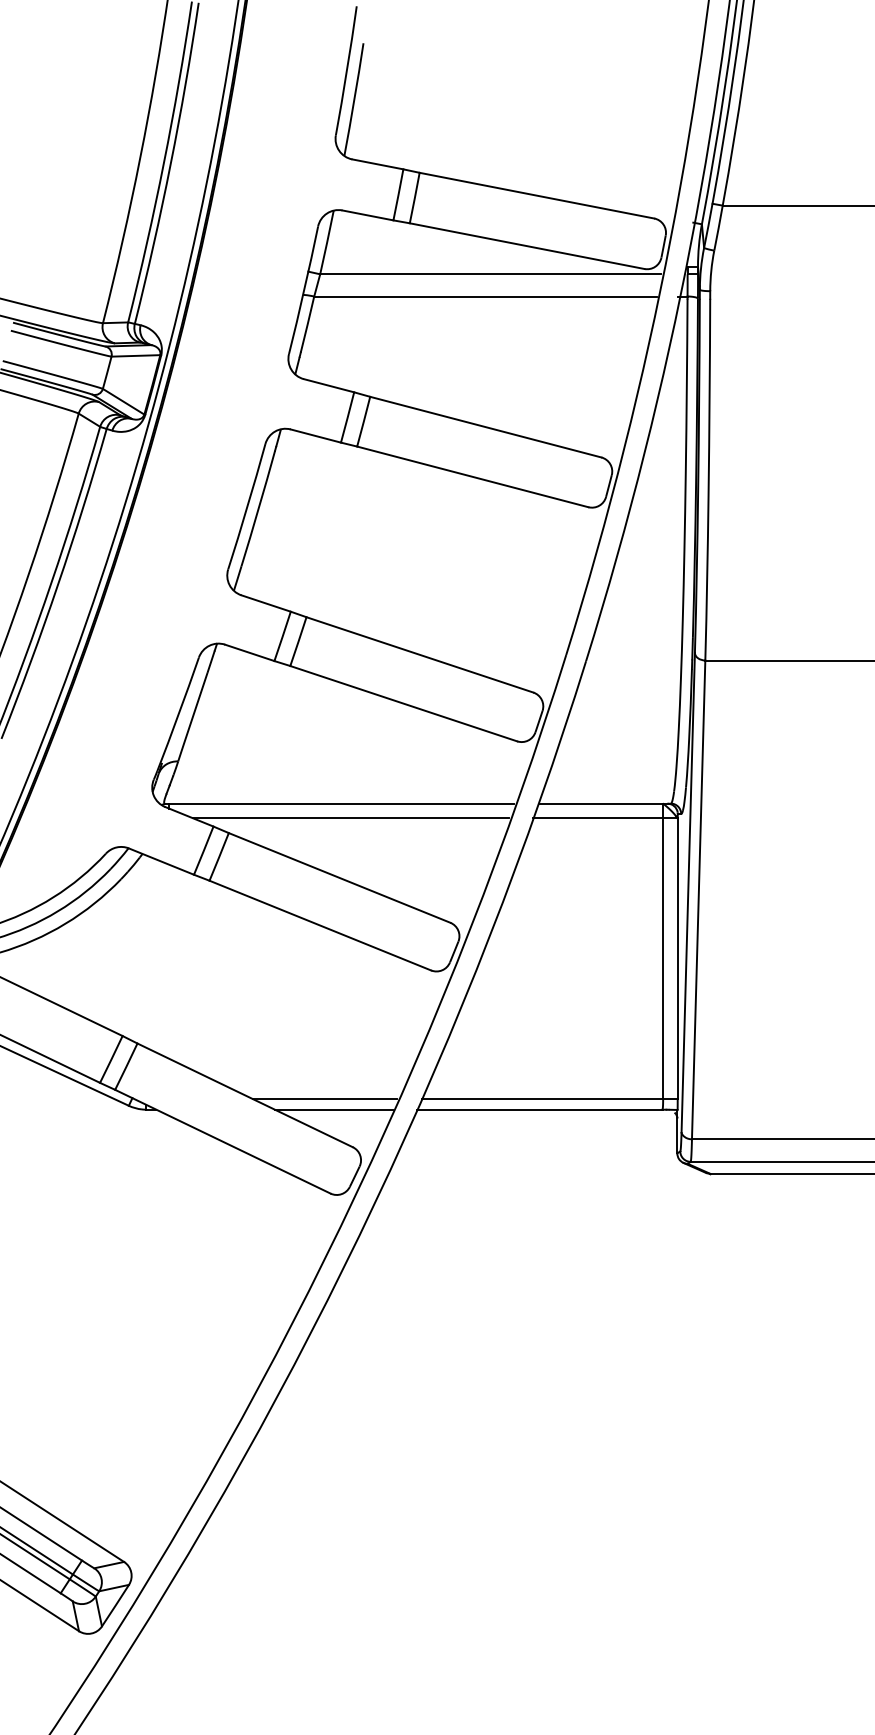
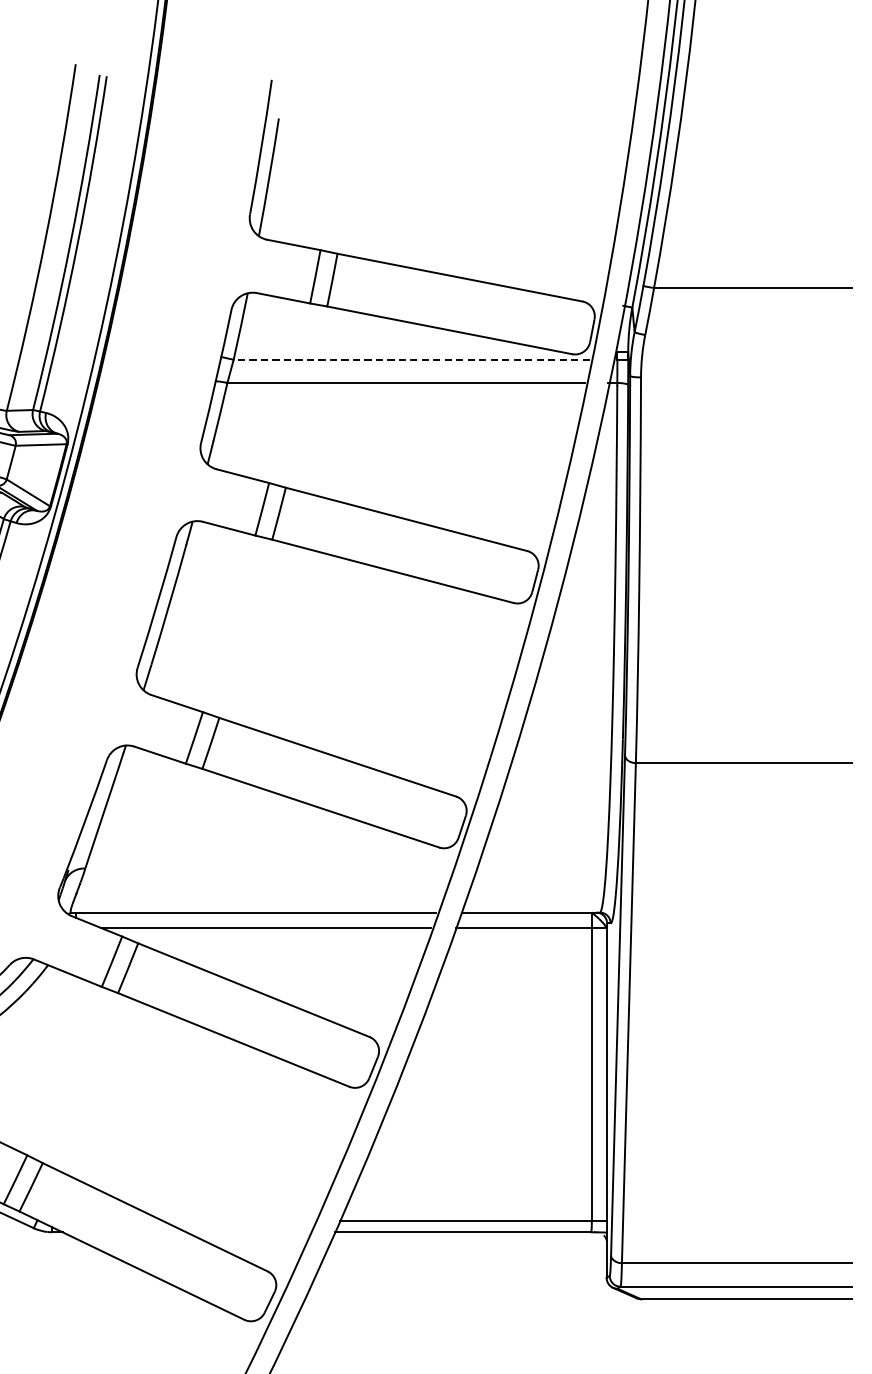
line: (490, 274) -> (411, 359), solid -> dashed
line: (325, 1099) -> (239, 1221), removed
line: (333, 1109) -> (247, 1232), removed

